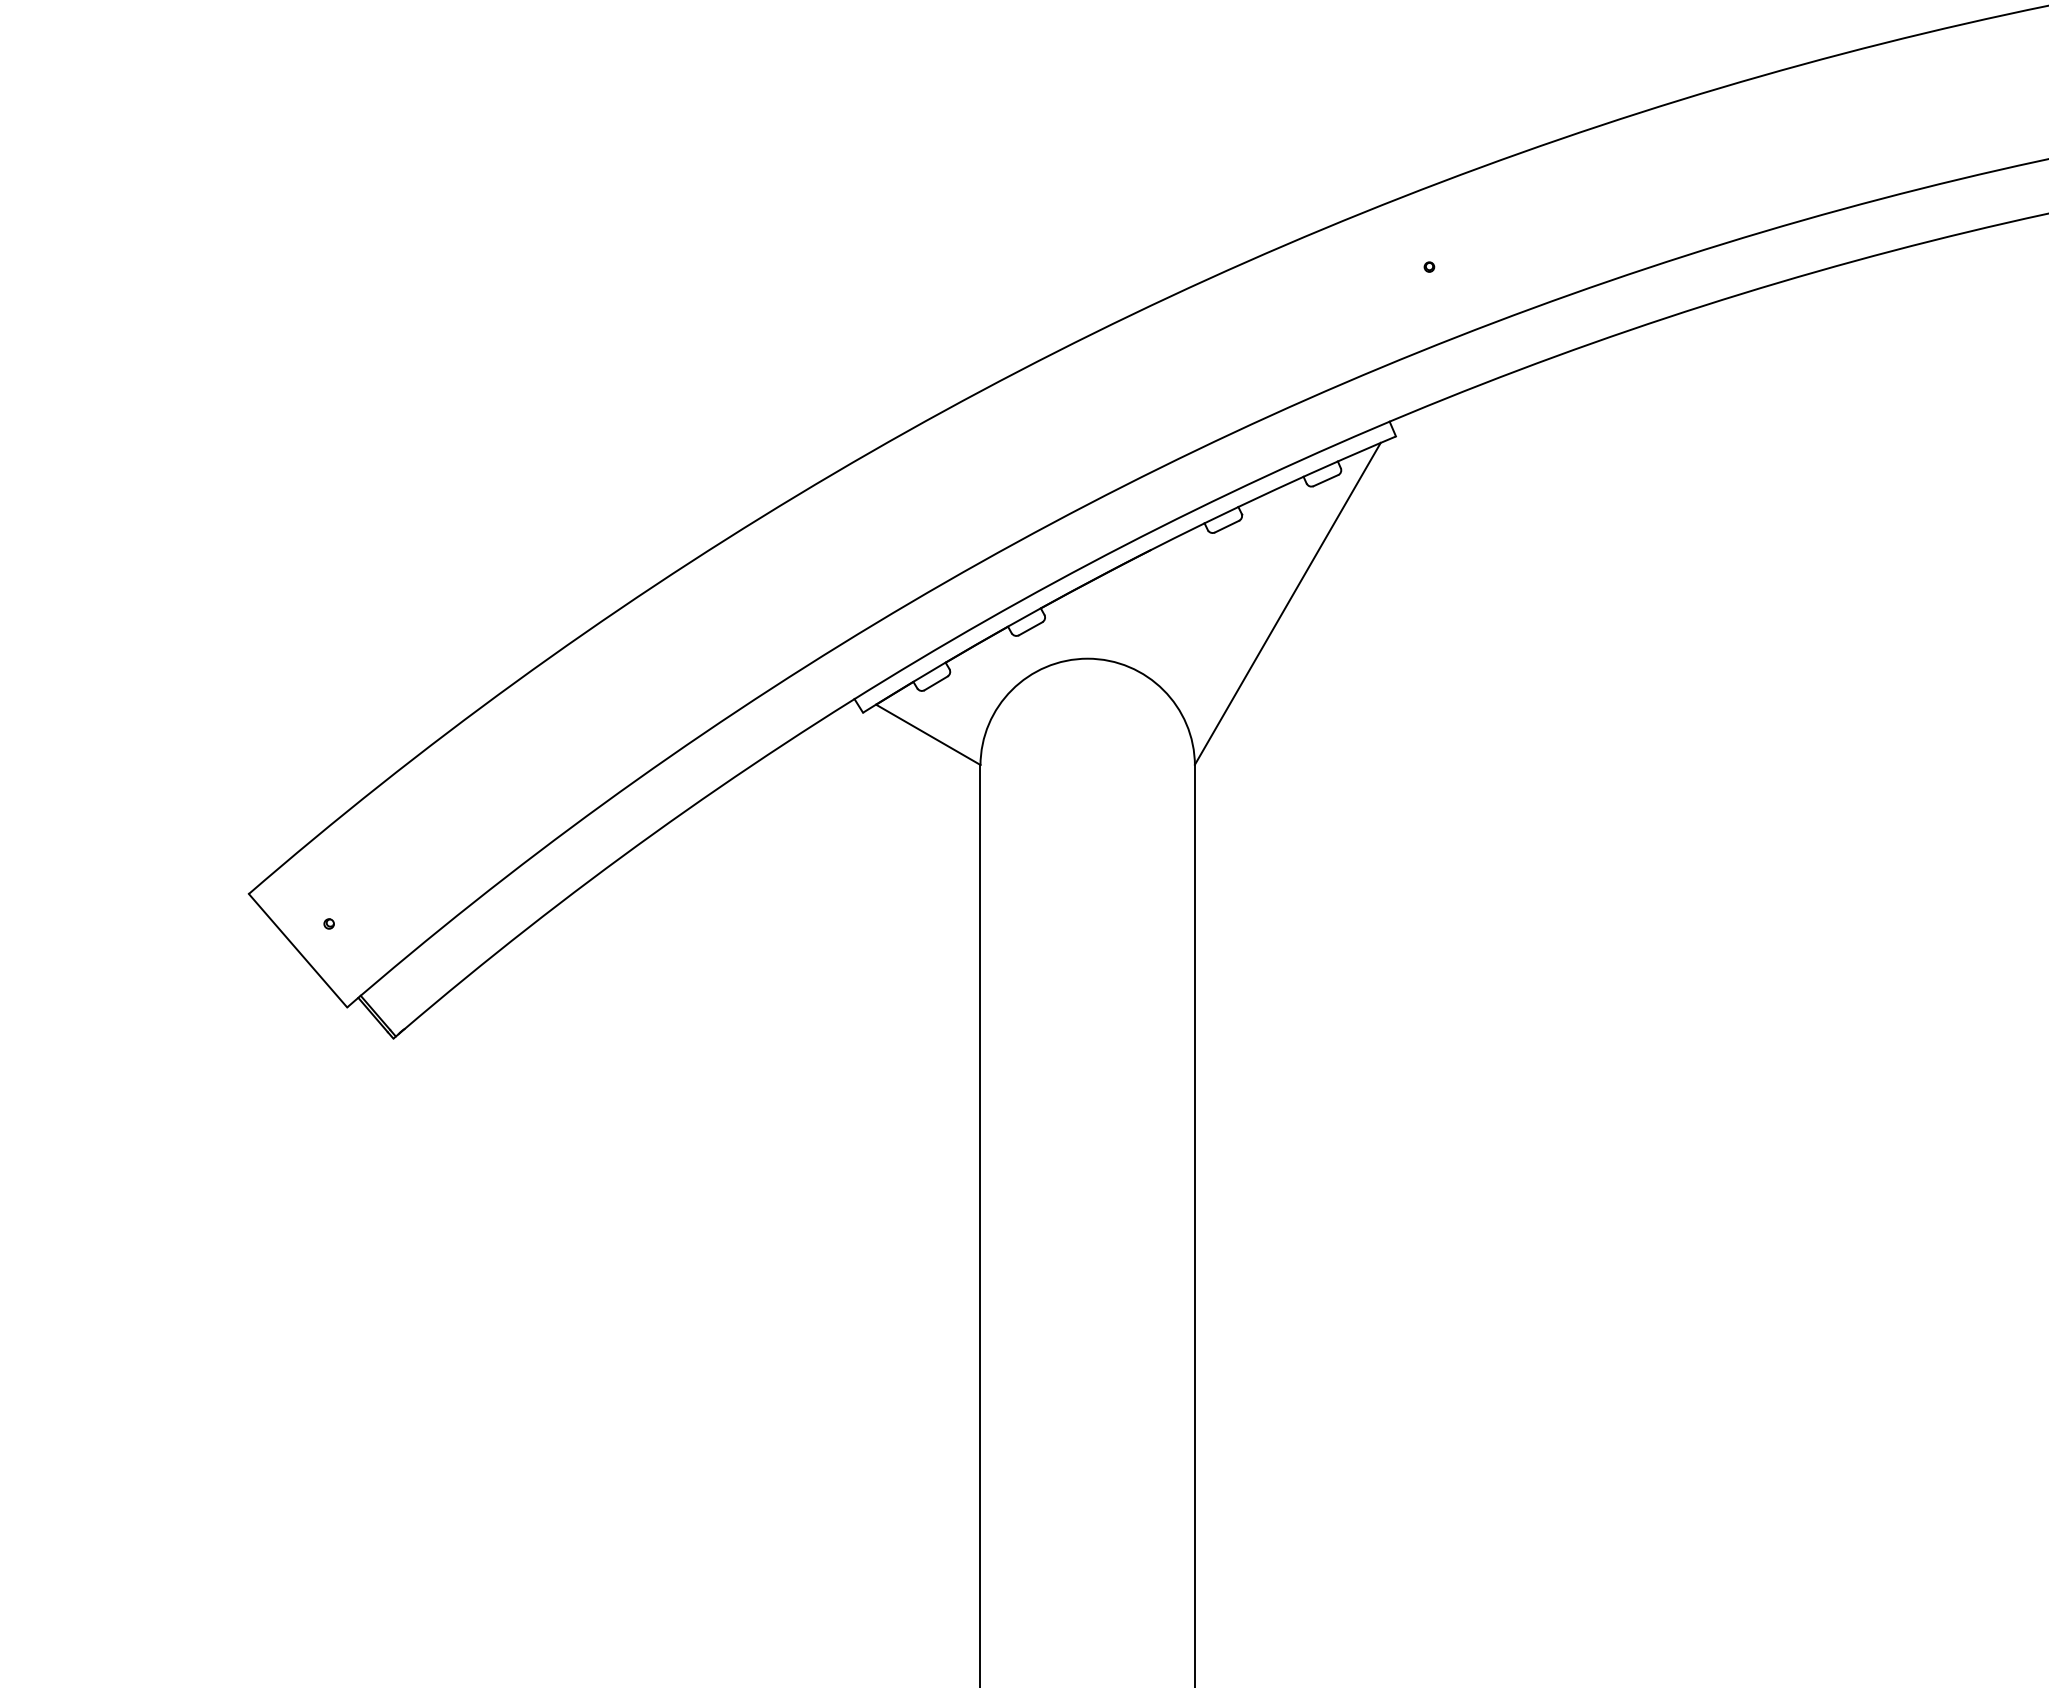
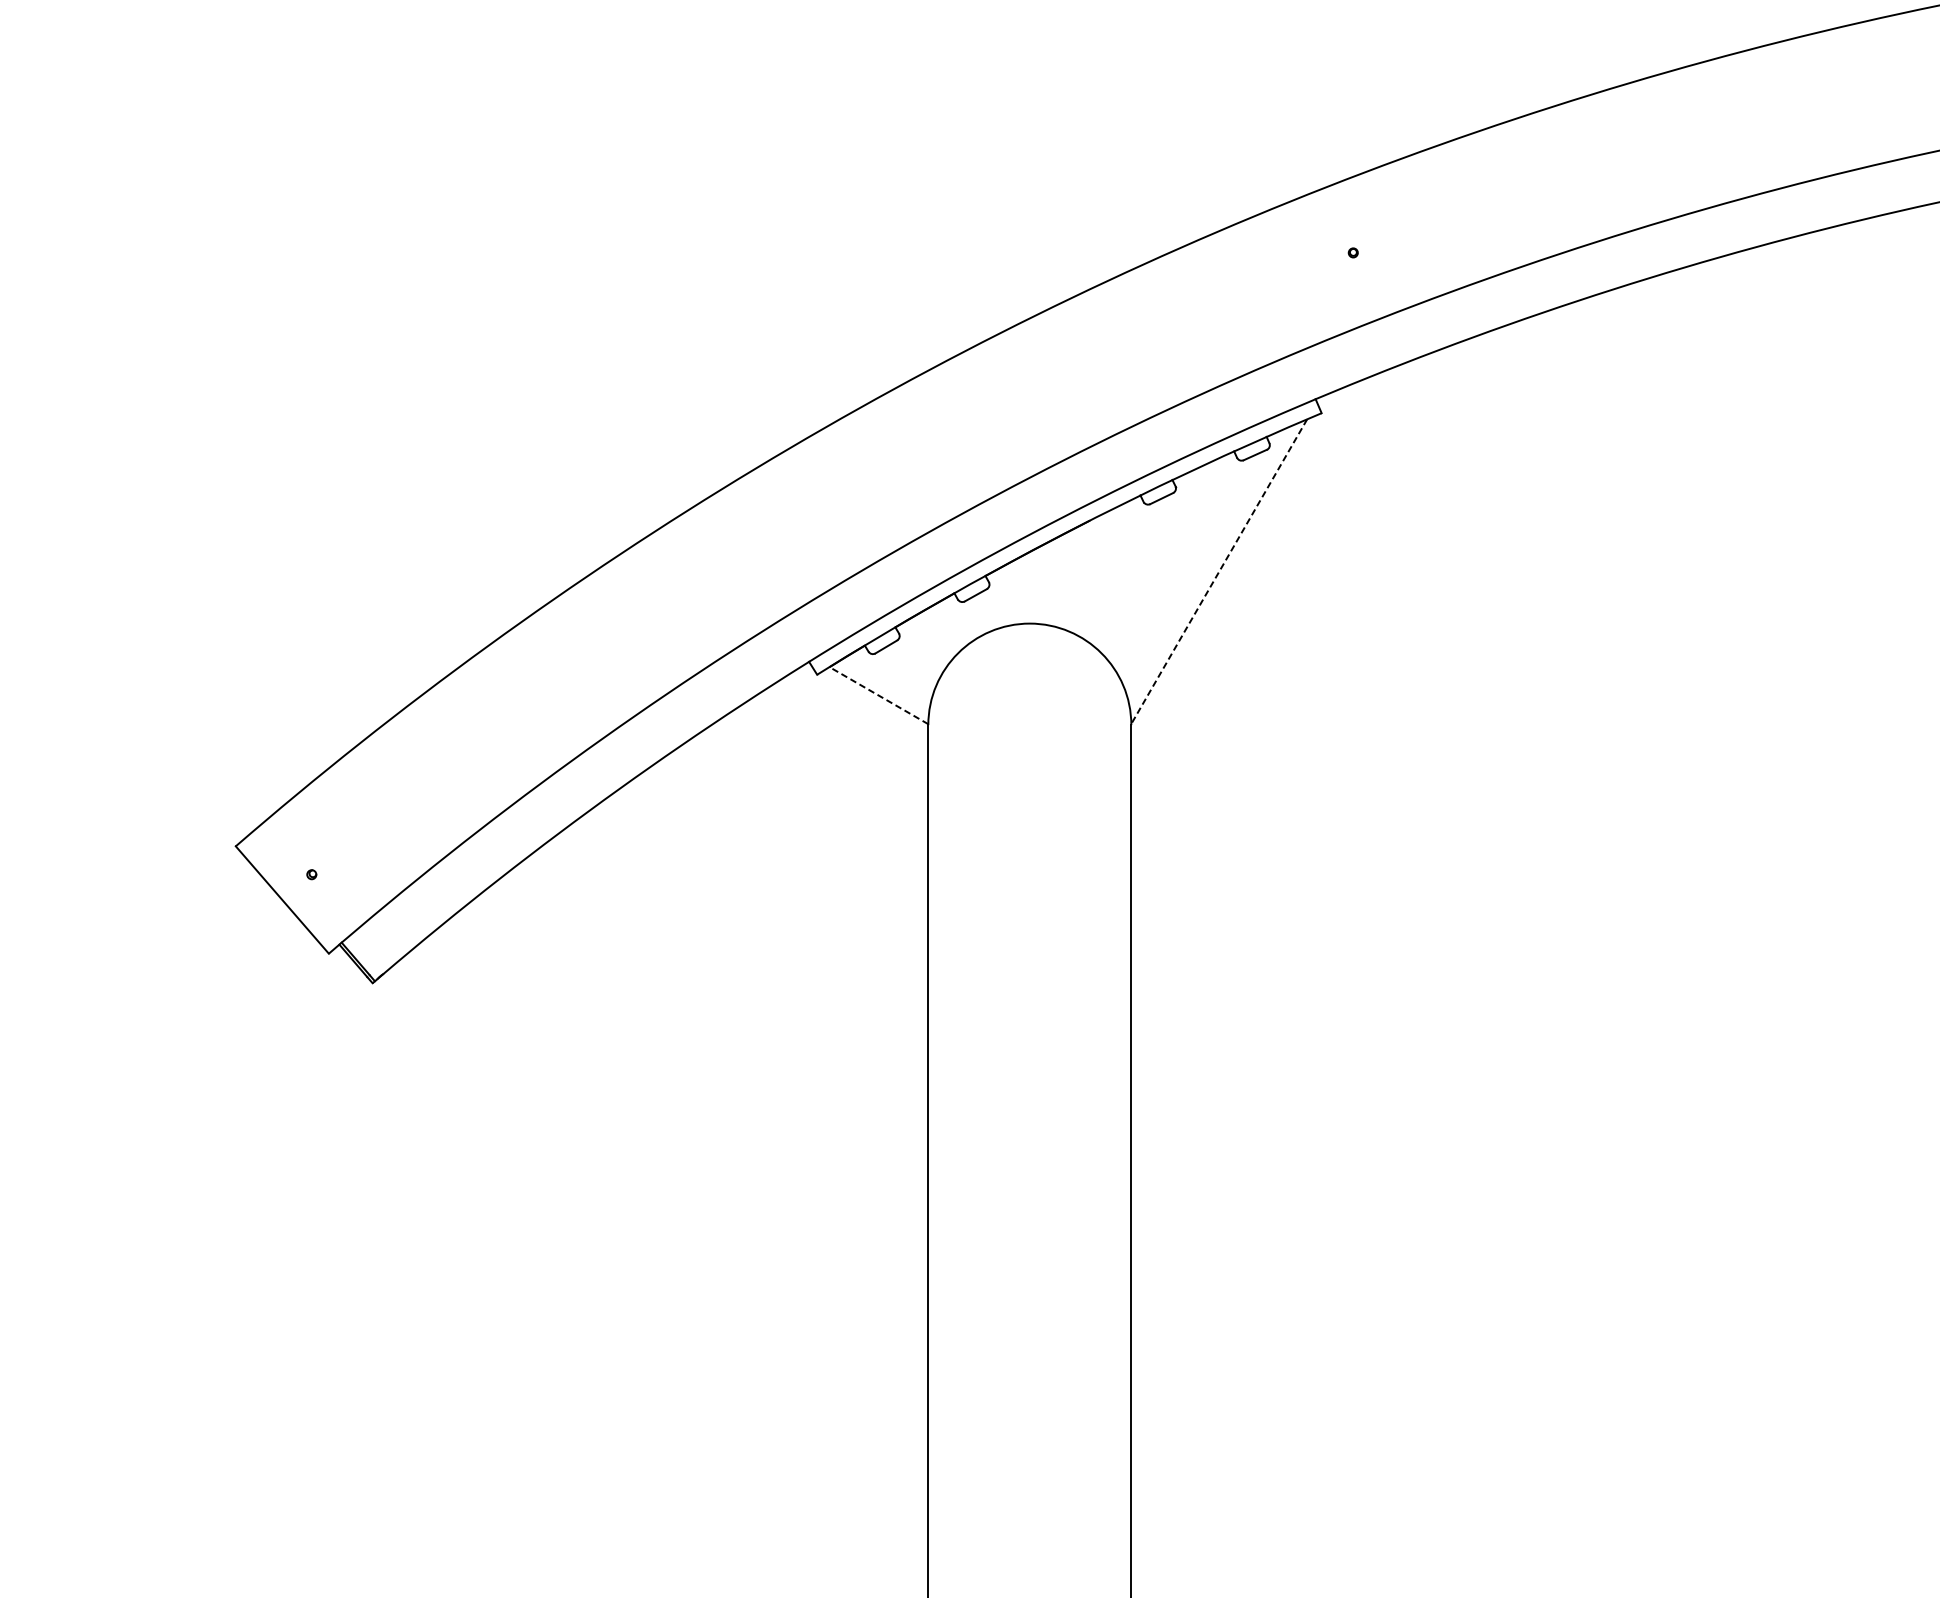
line: (1287, 603) -> (1218, 571), solid -> dashed
line: (927, 734) -> (878, 695), solid -> dashed

